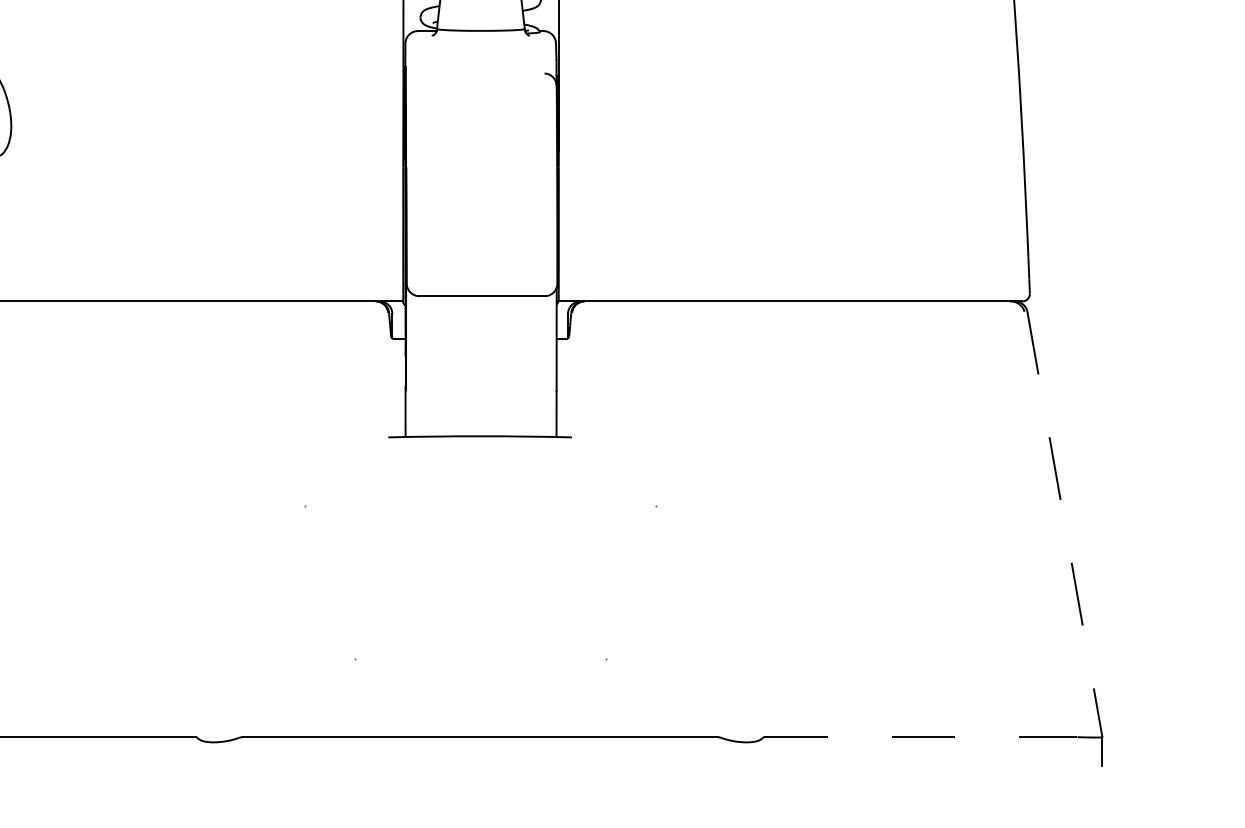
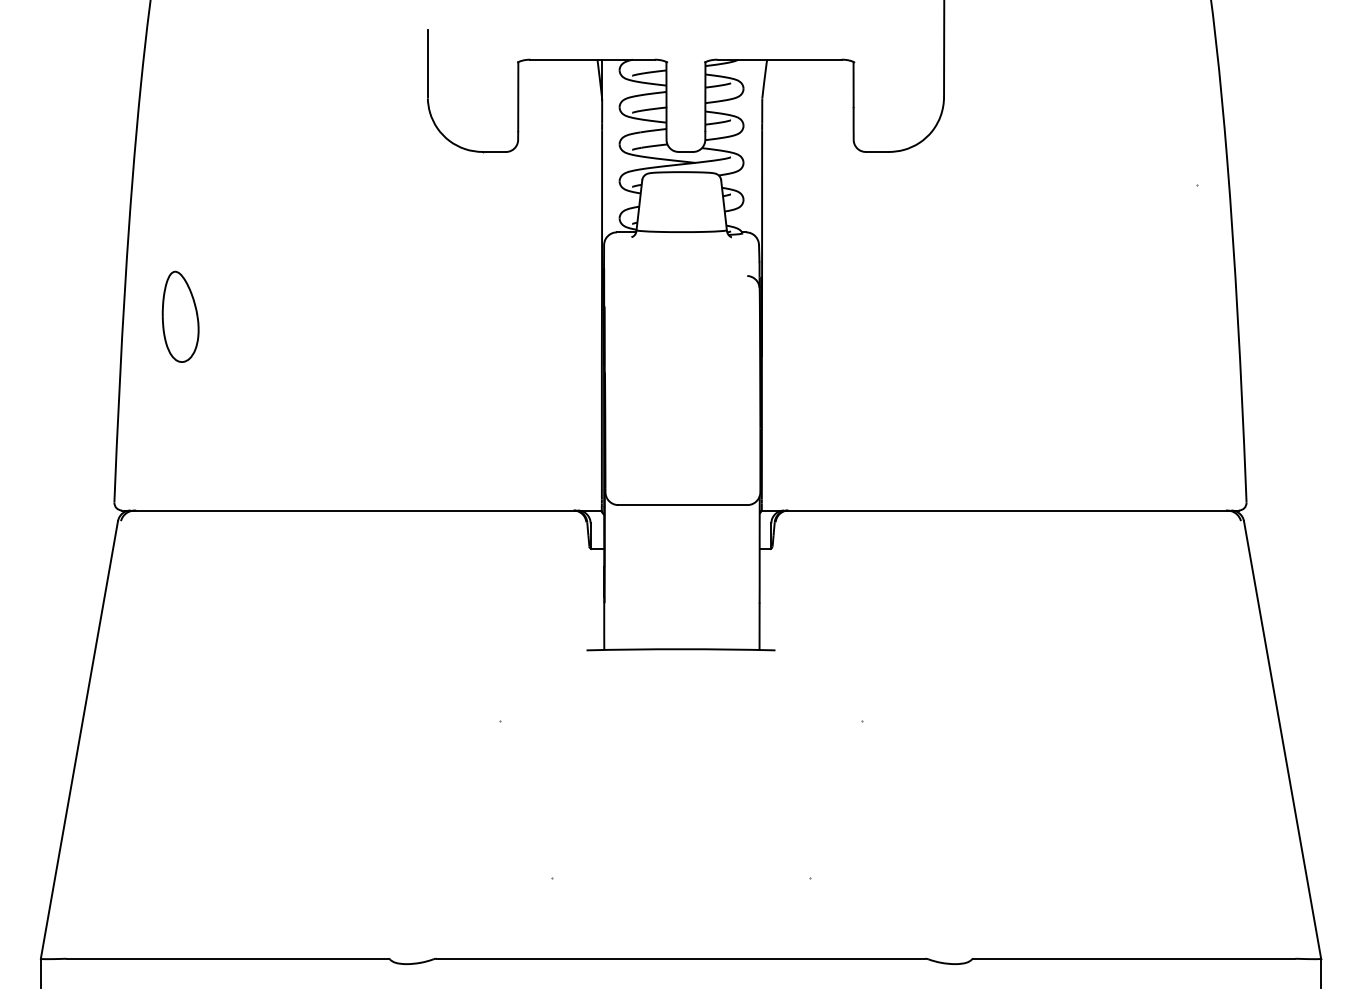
line: (1064, 525) -> (1282, 740), dashed -> solid
line: (920, 736) -> (1134, 958), dashed -> solid

